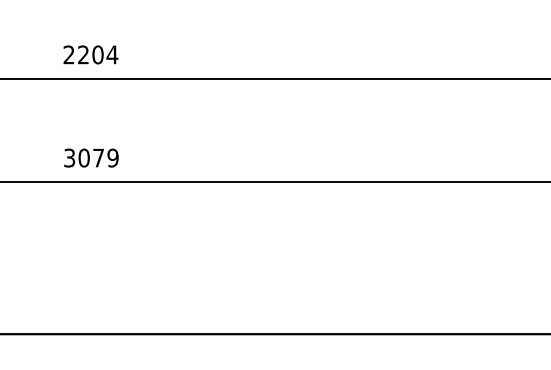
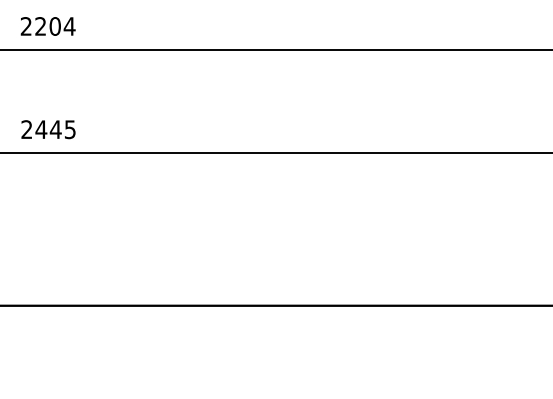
text: (91, 157) -> (48, 129), 3079 -> 2445

